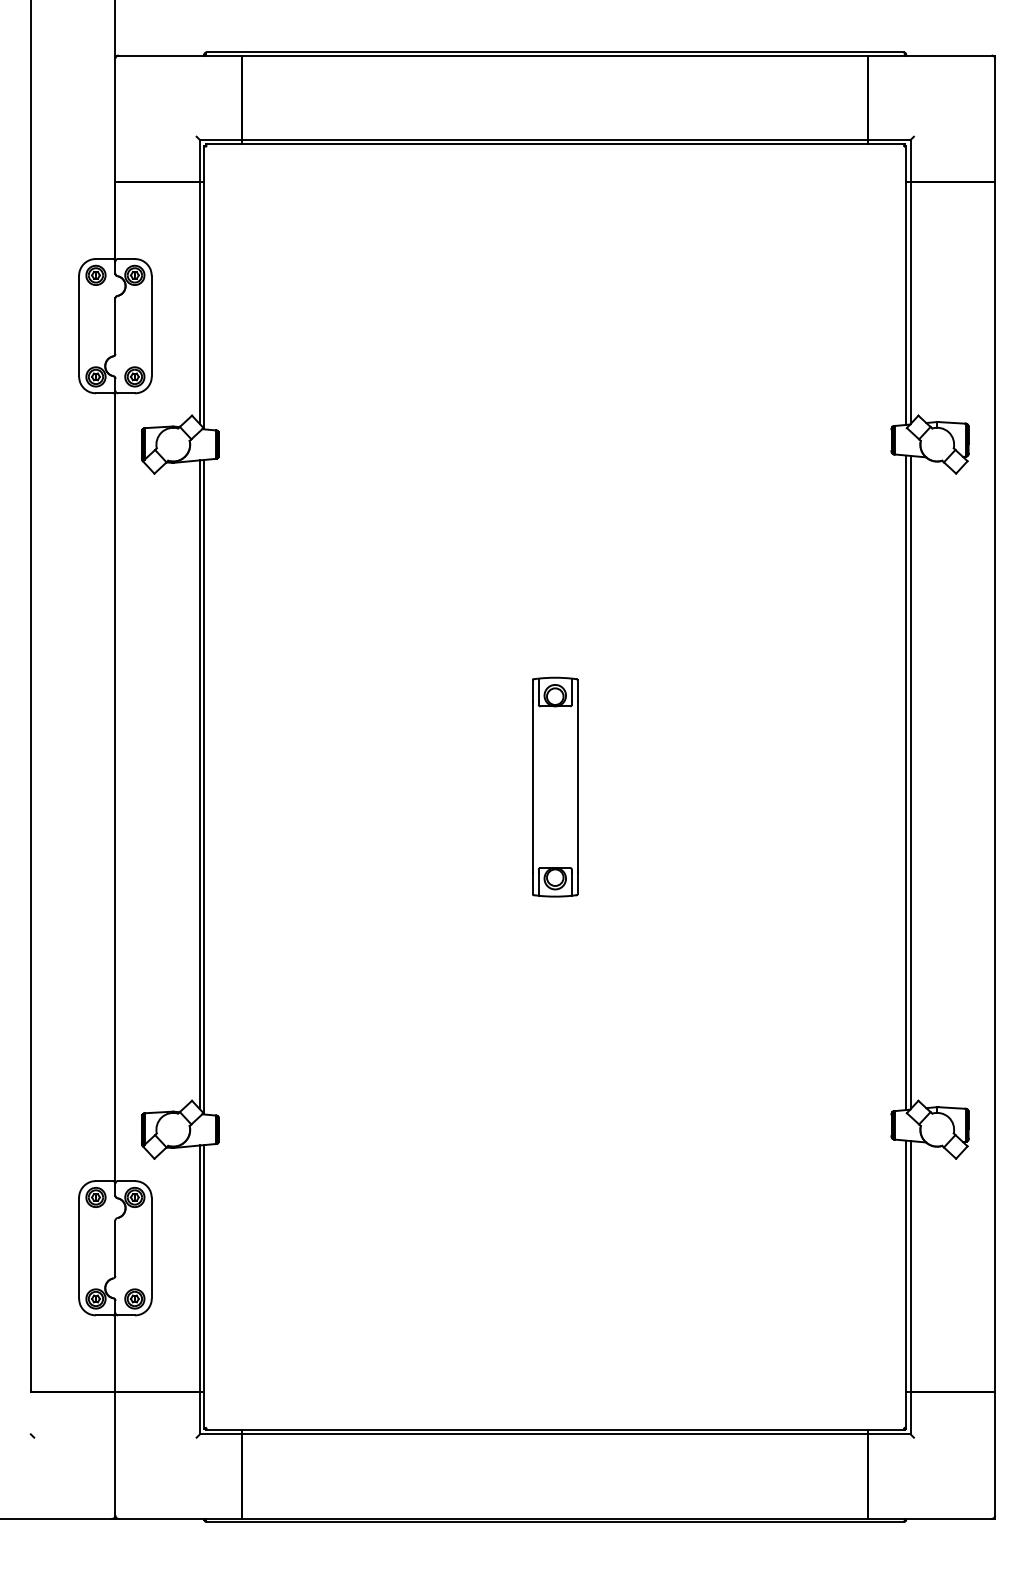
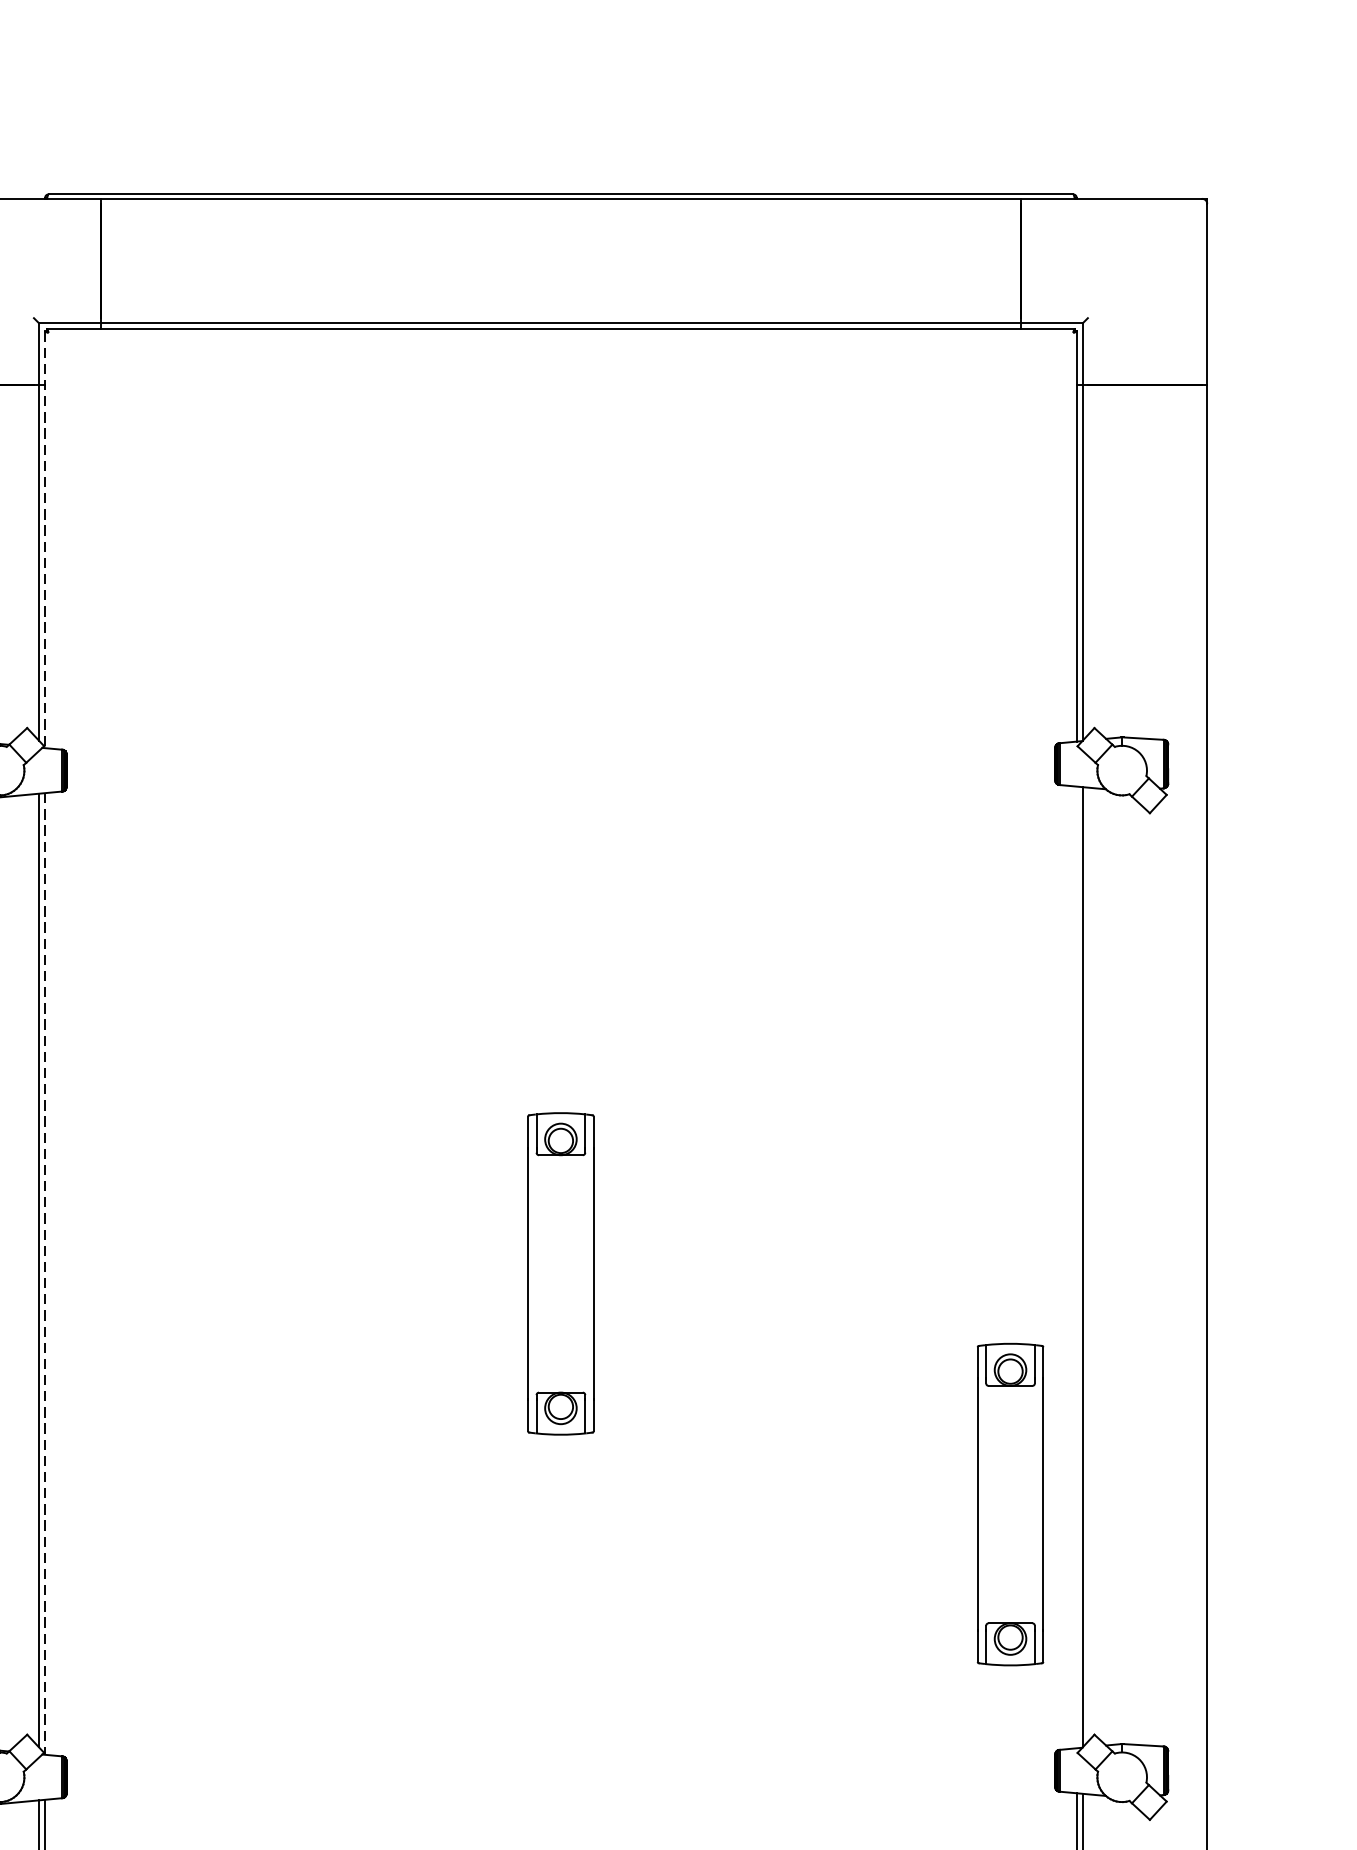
line: (204, 287) -> (45, 539), solid -> dashed
line: (906, 782) -> (1076, 1267), removed
line: (204, 787) -> (45, 1274), solid -> dashed
part: (861, 943) -> (1010, 1503), added

